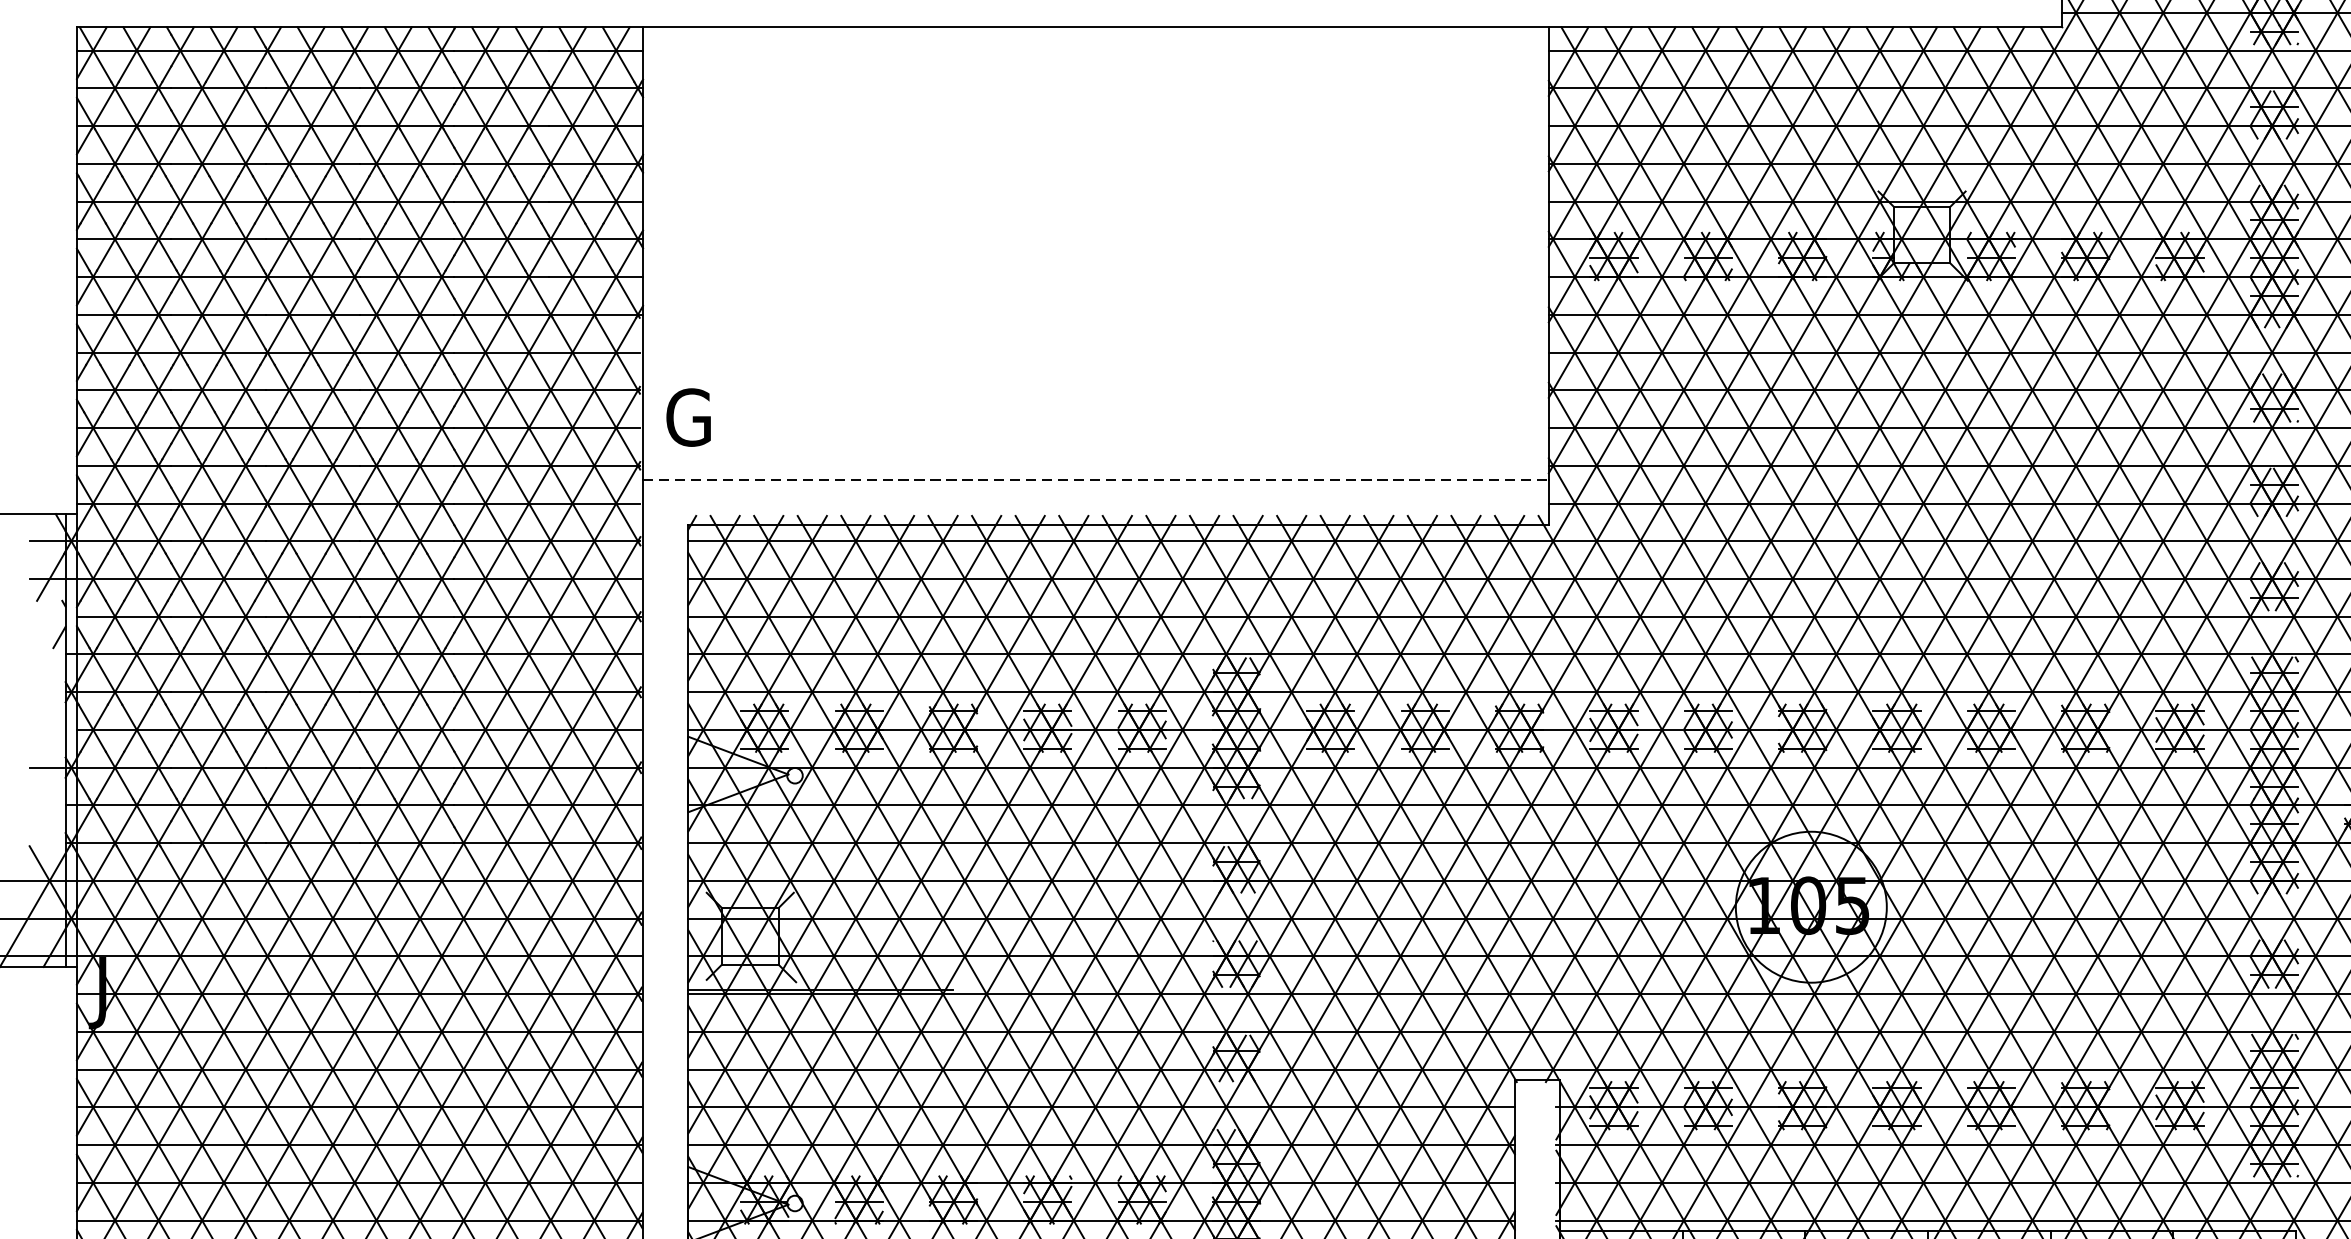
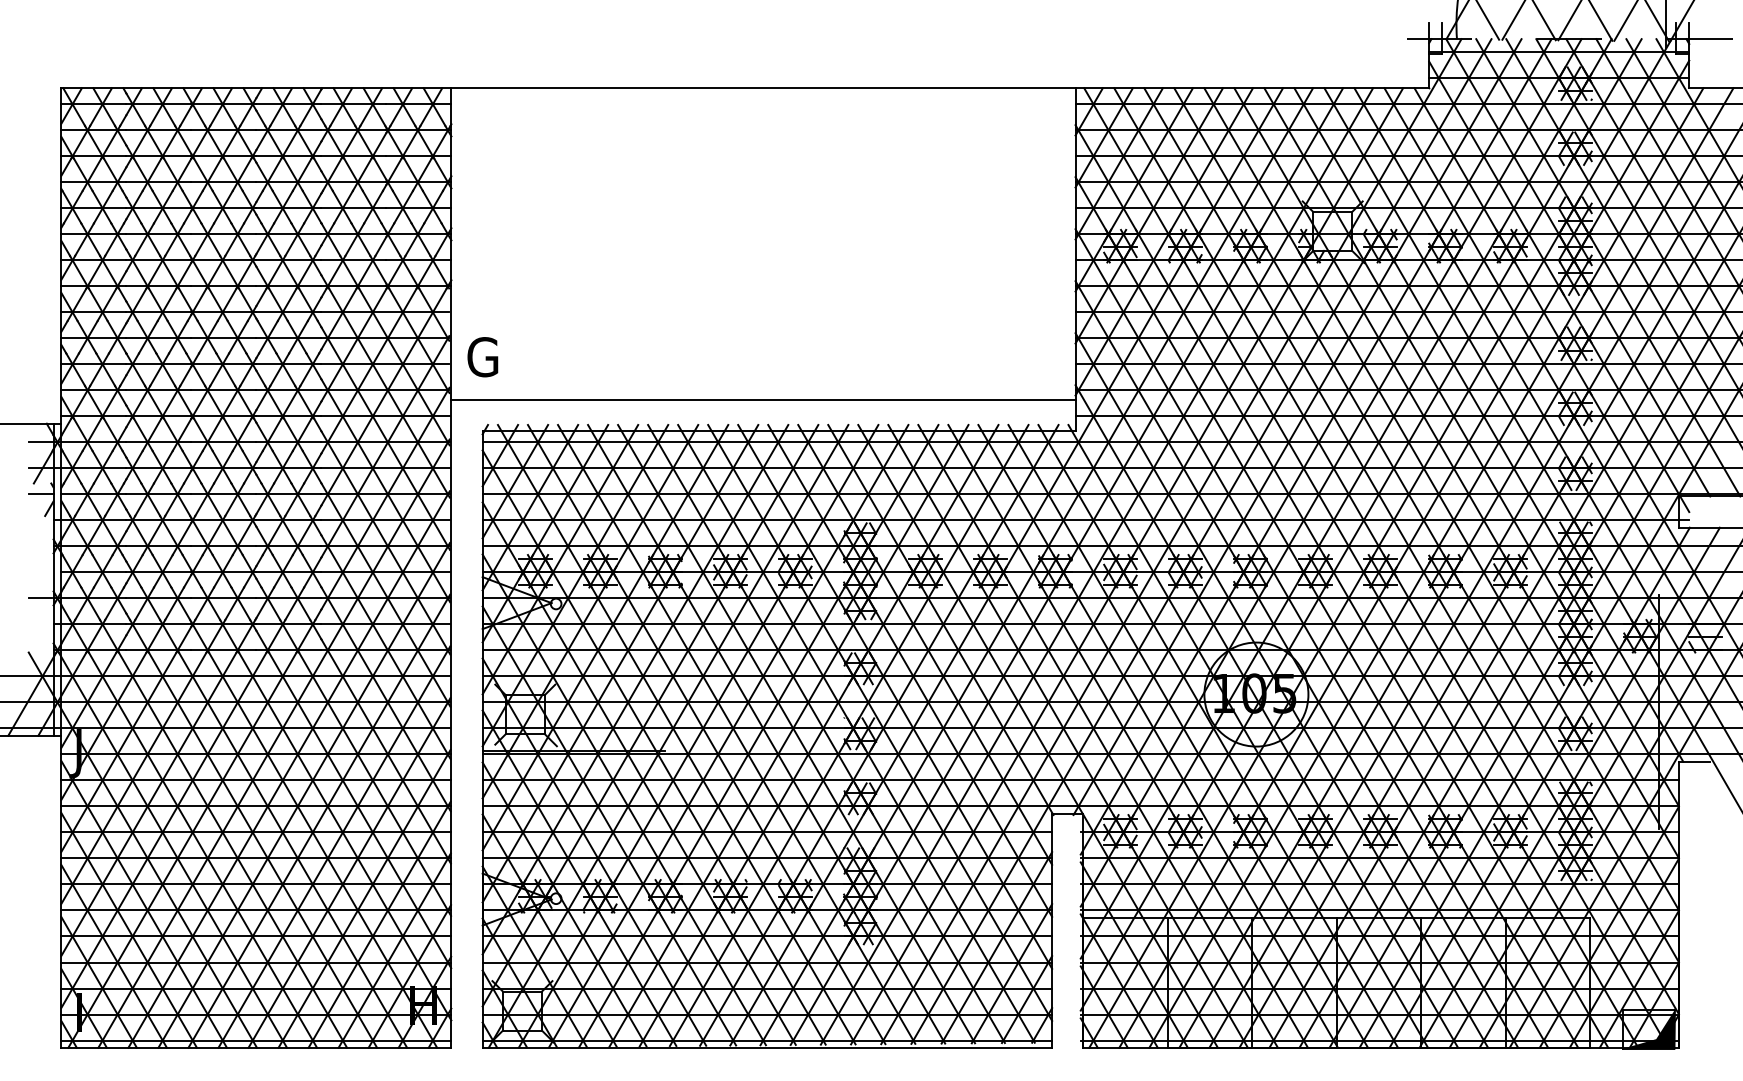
line: (1095, 480) -> (763, 400), dashed -> solid
line: (46, 616) -> (40, 494), added

